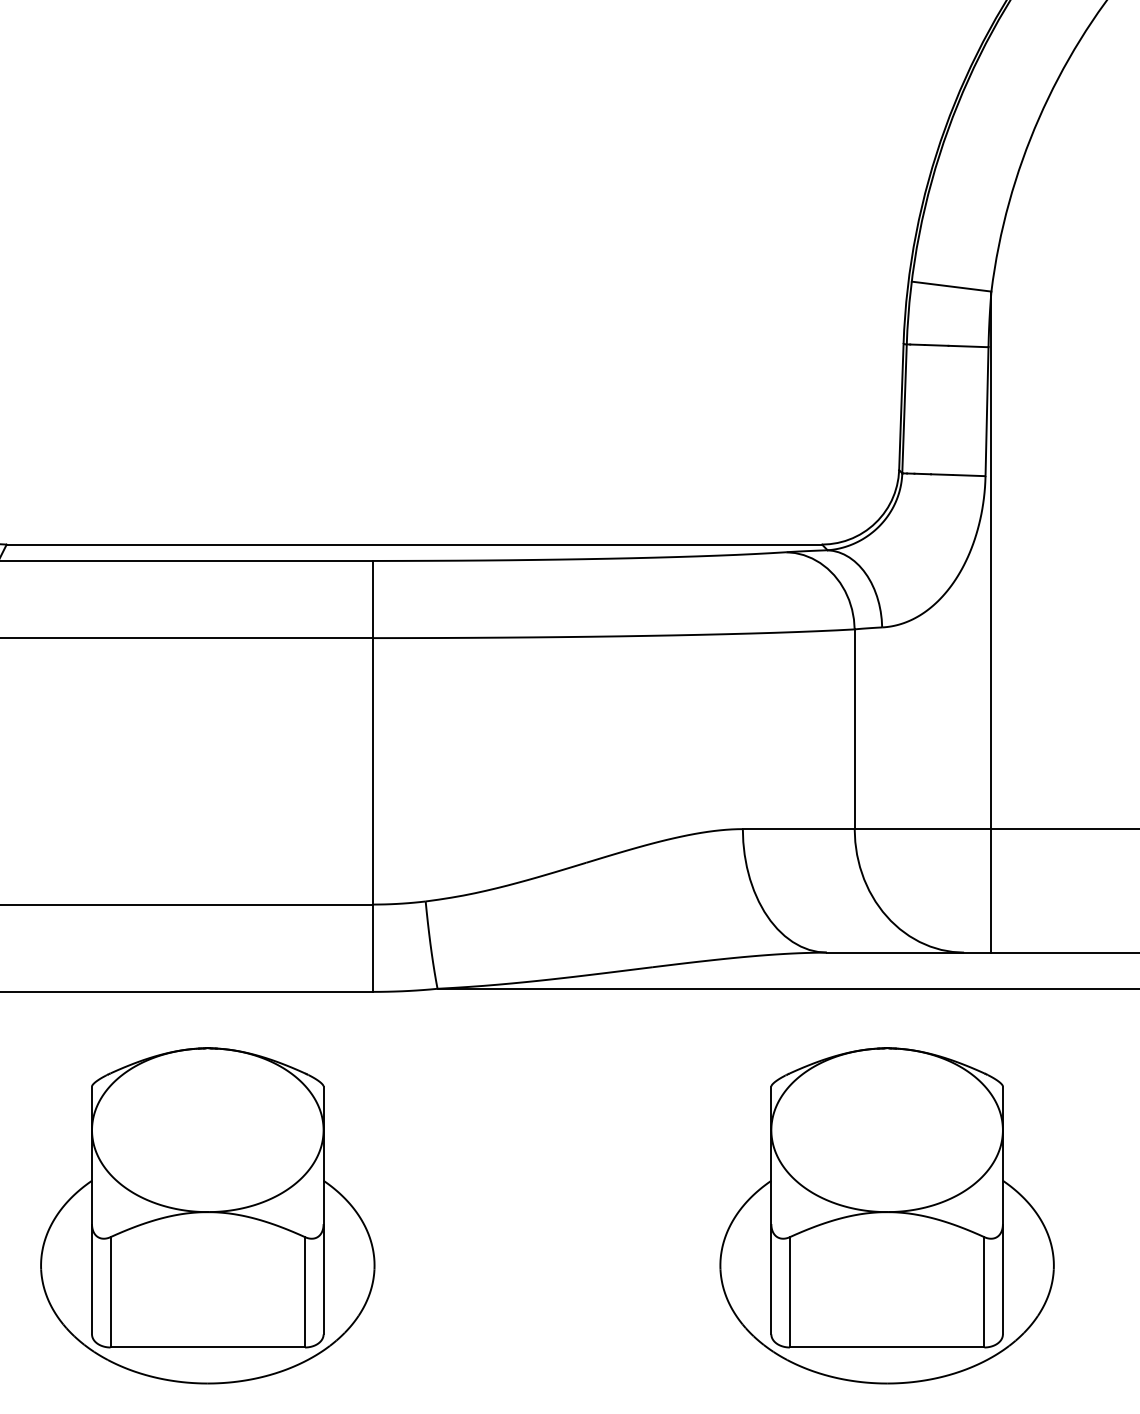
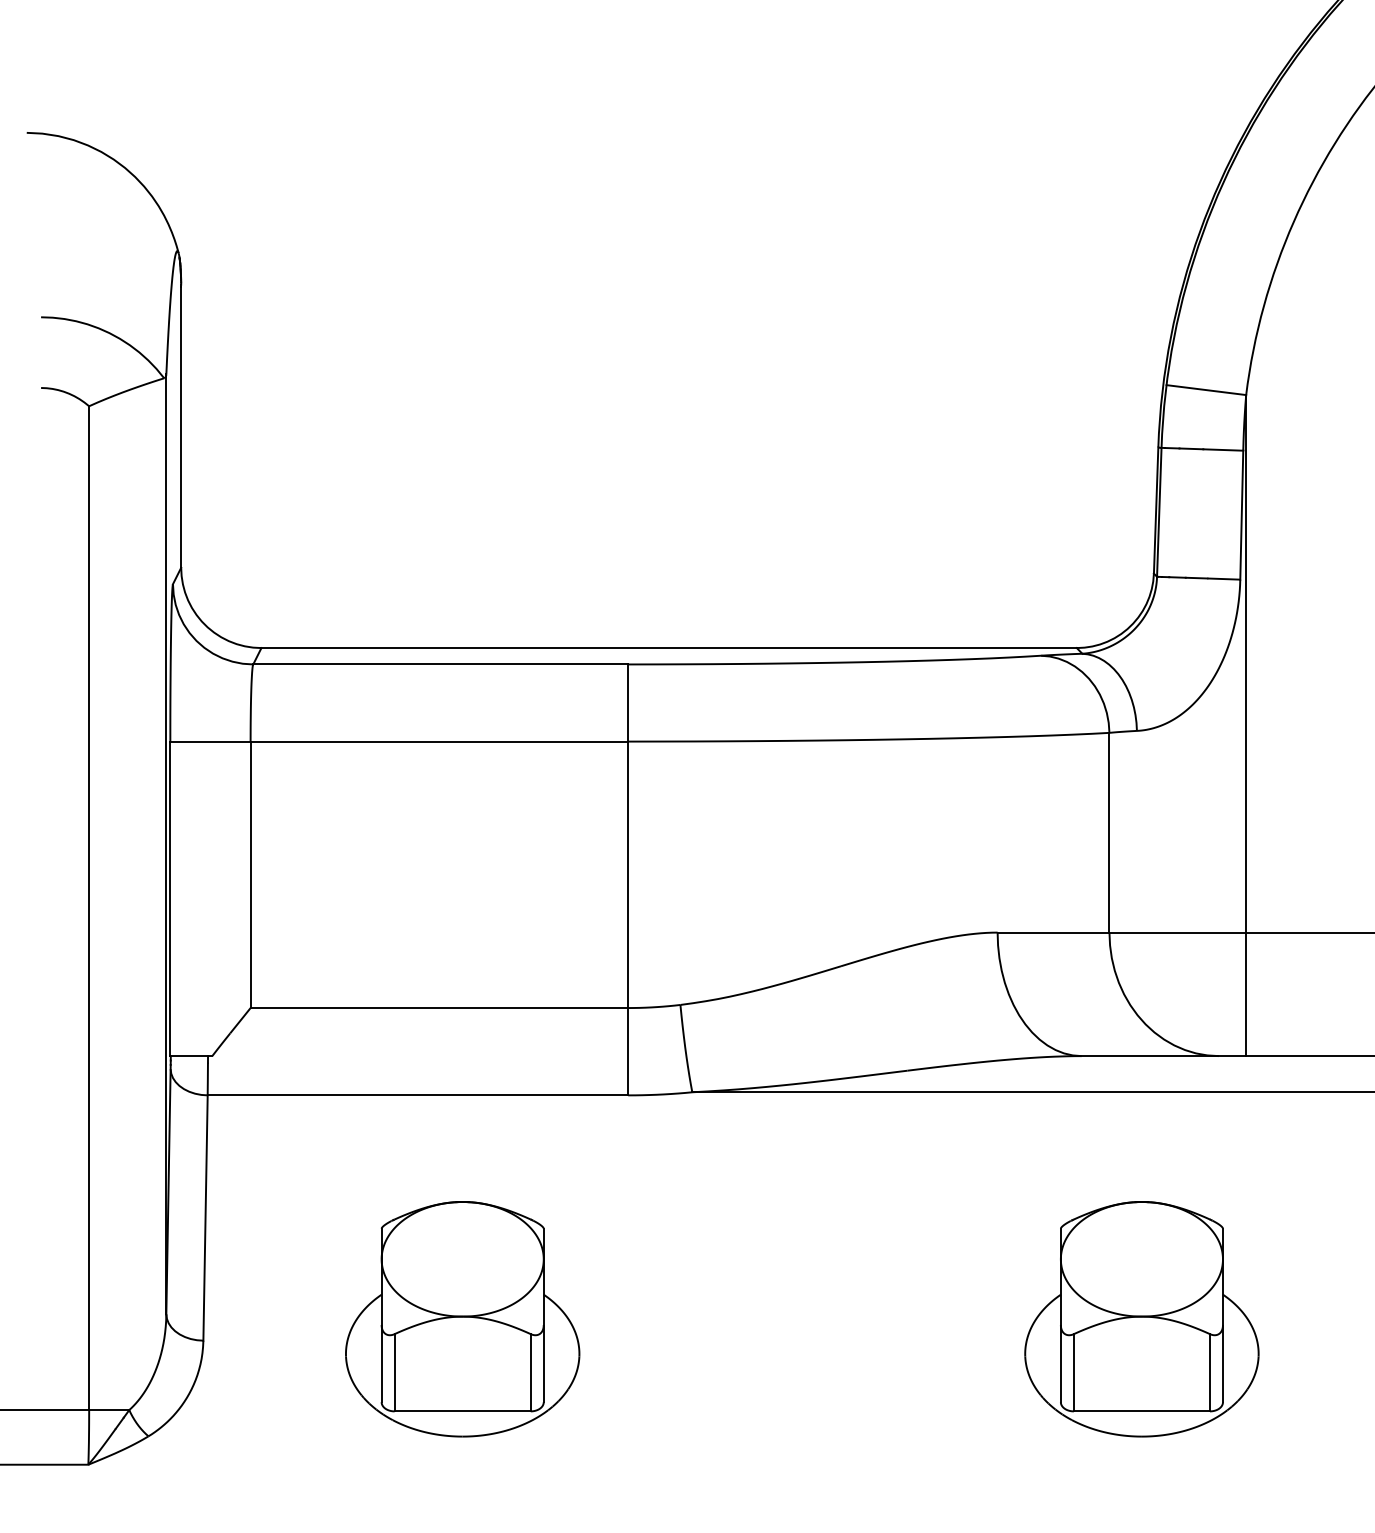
part: (207, 1215) -> (462, 1318), size x0.7
part: (886, 1215) -> (1141, 1318), size x0.7

